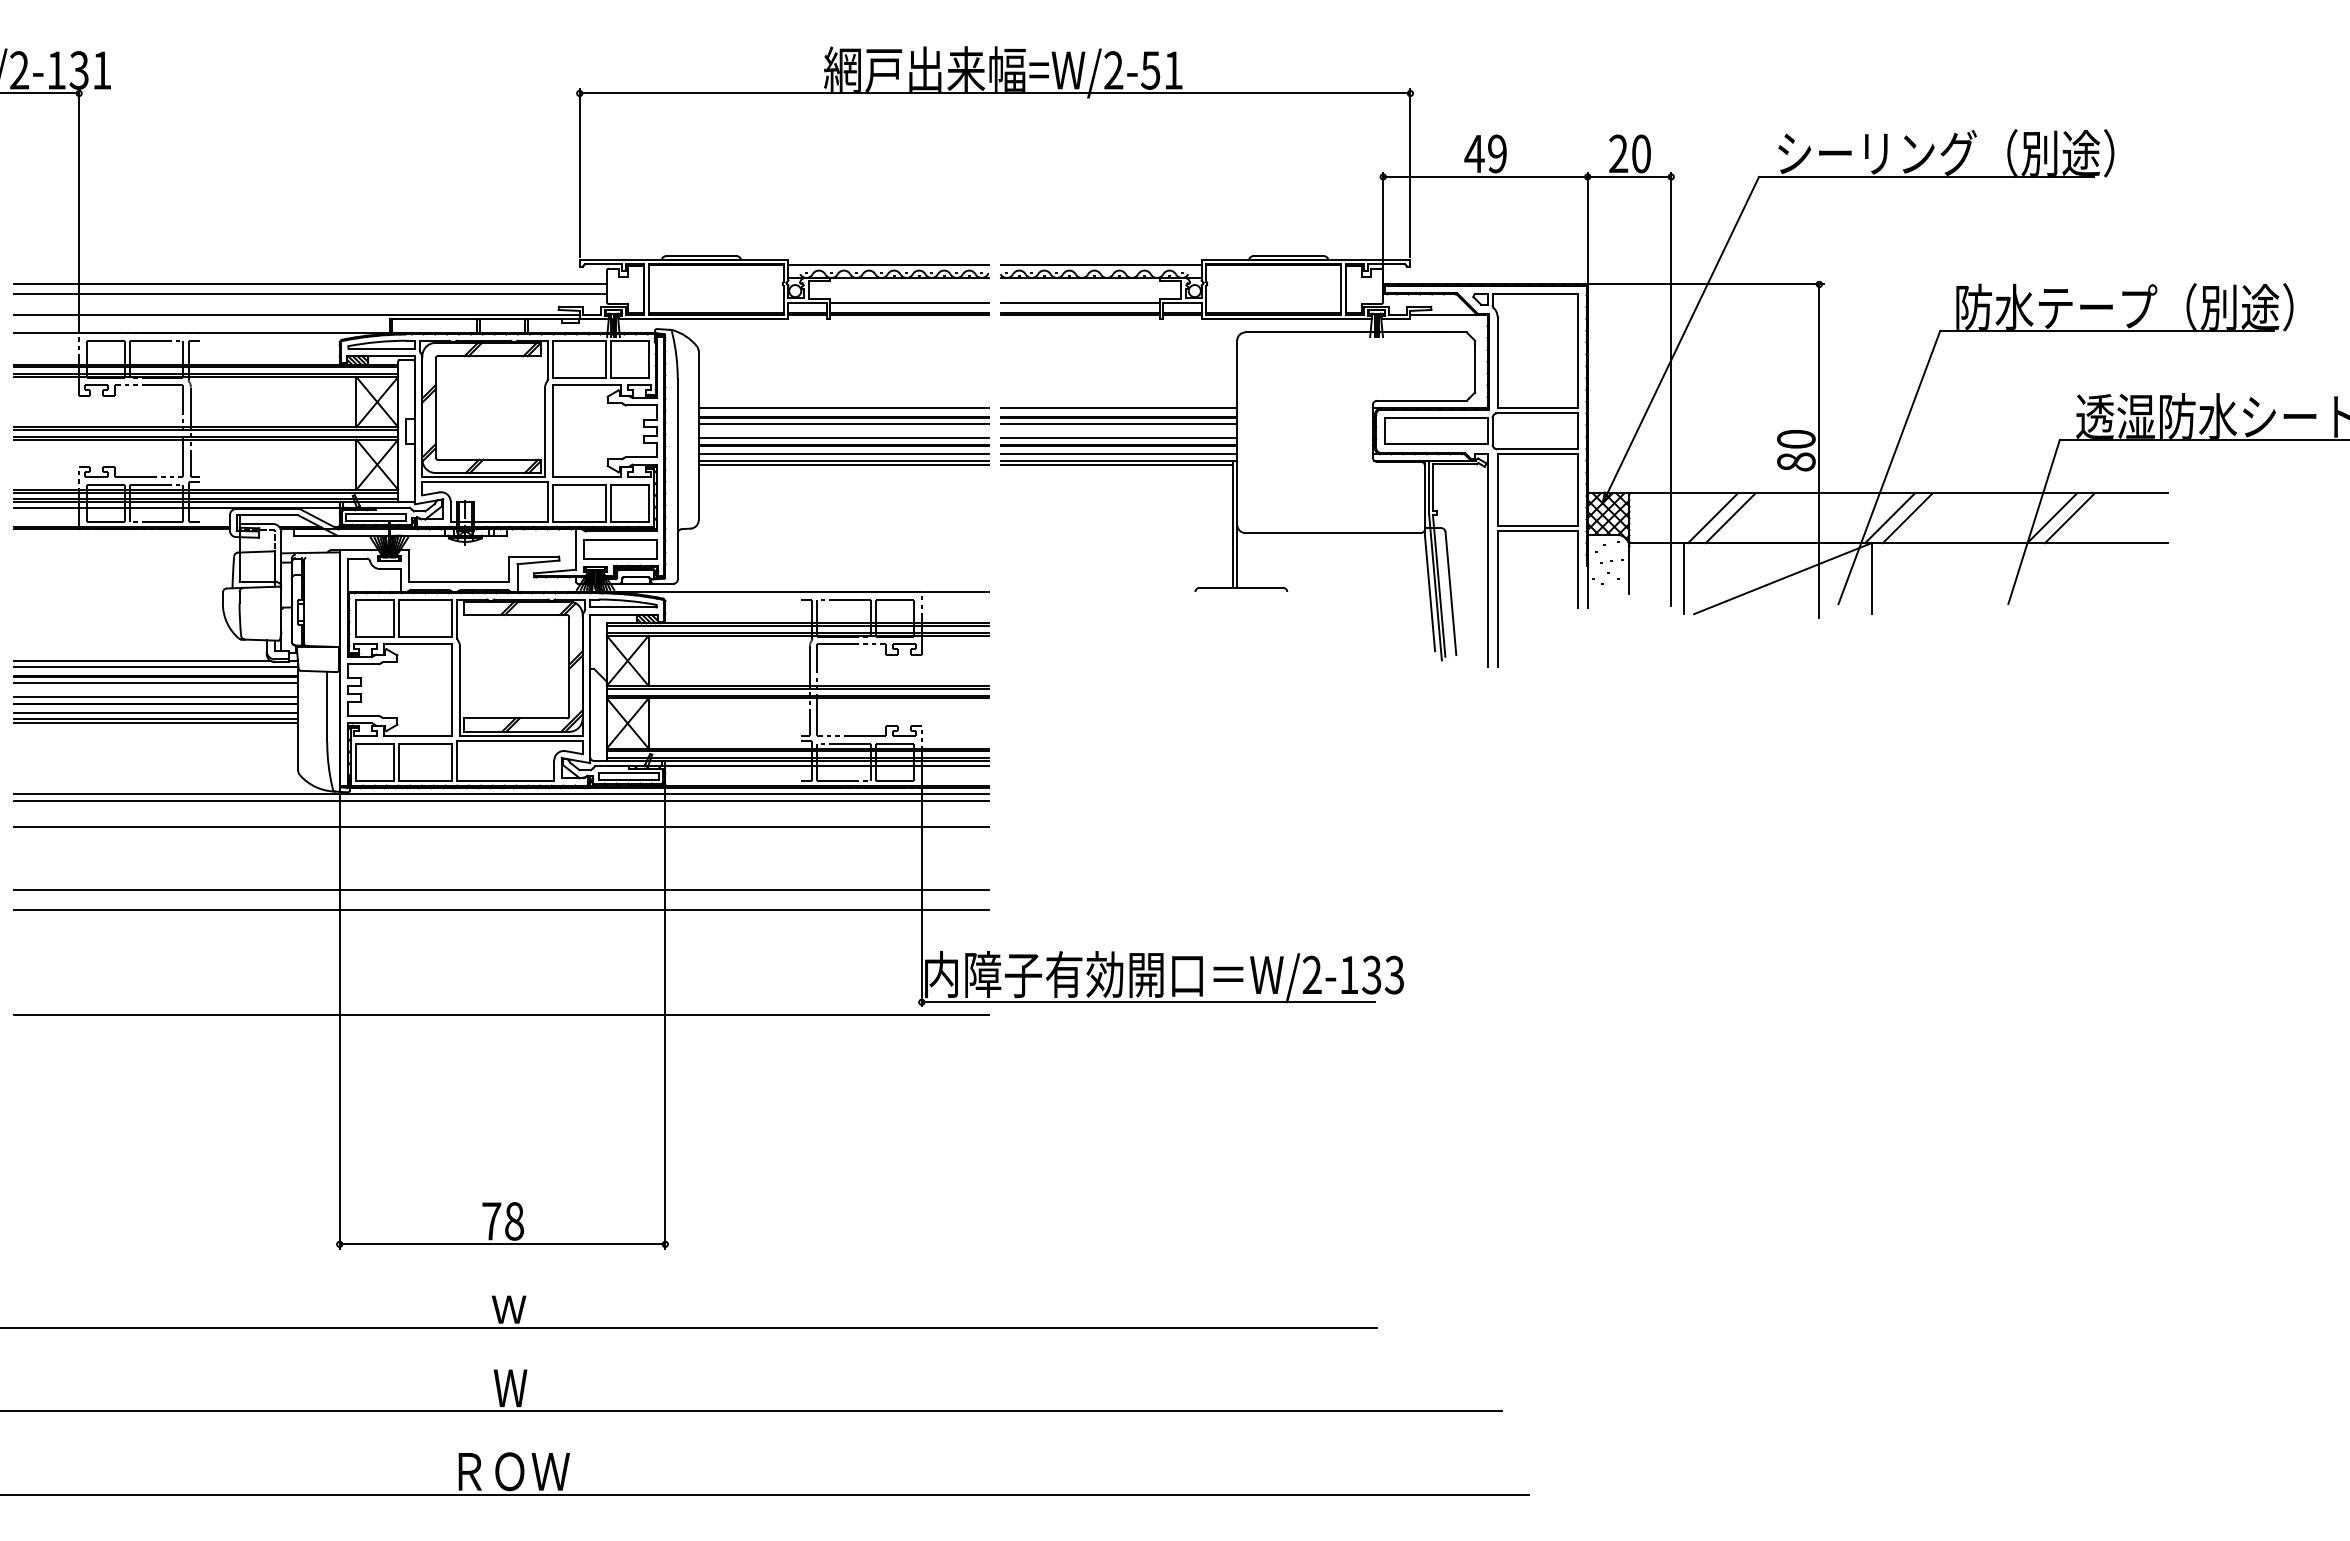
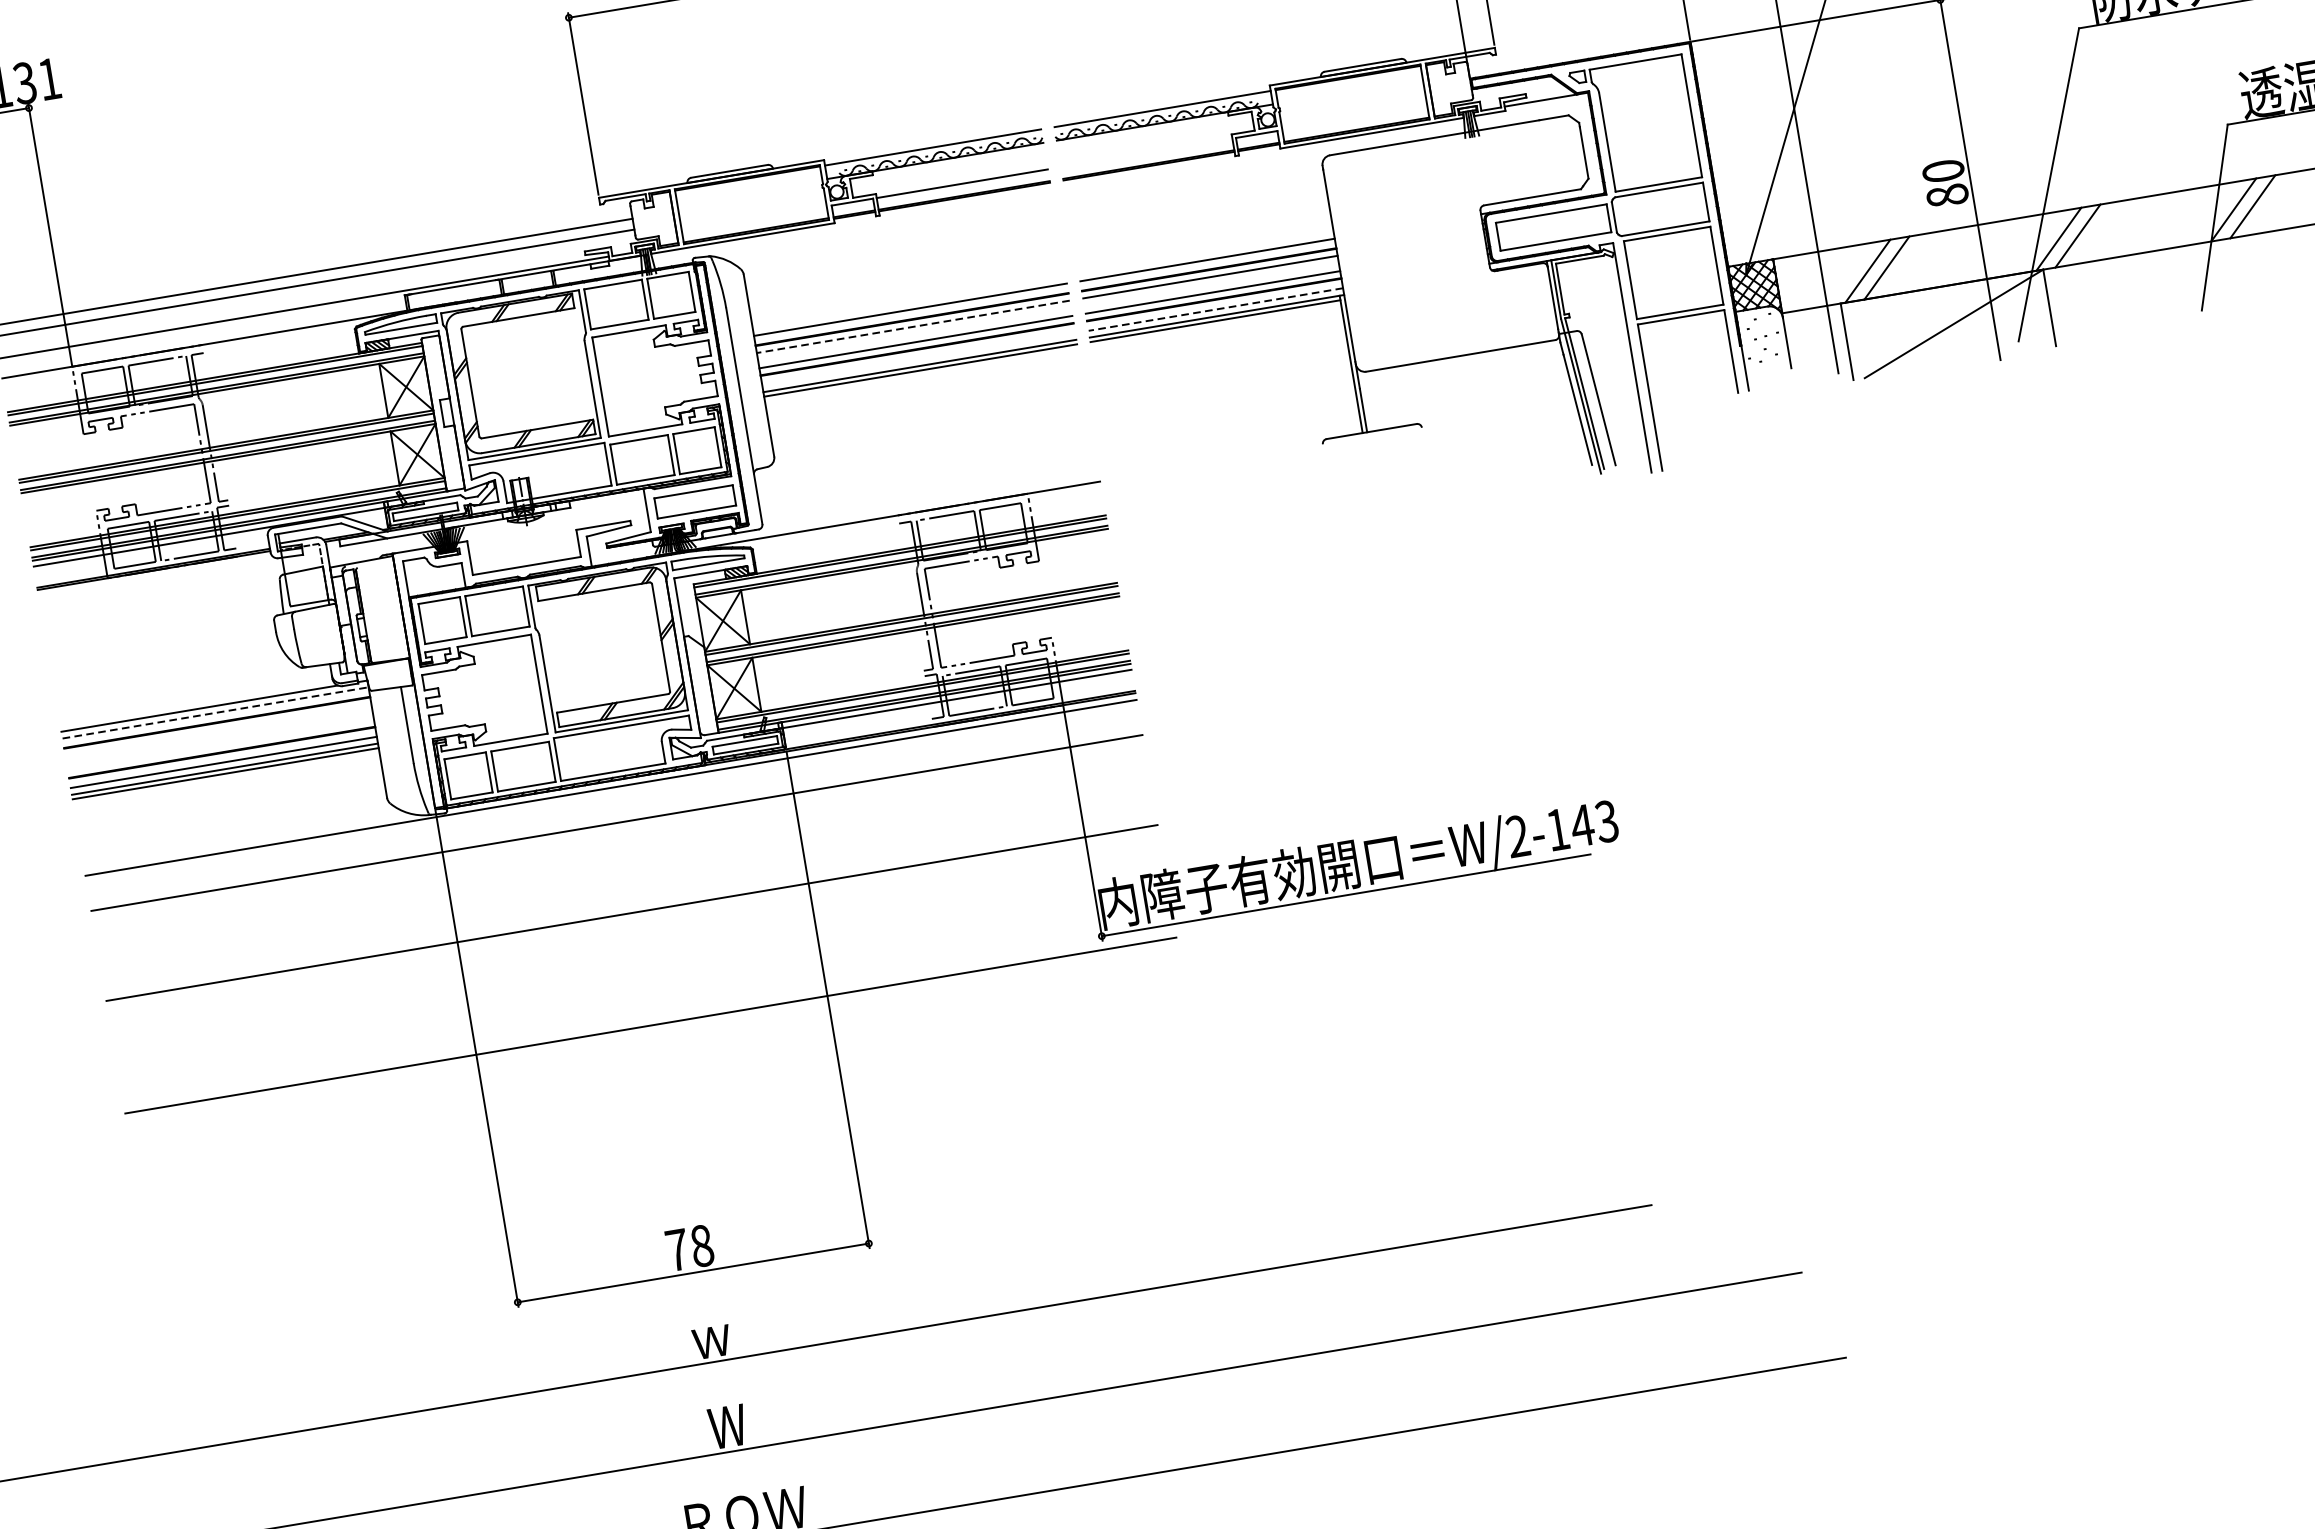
line: (1080, 302) -> (1146, 152), removed
line: (843, 424) -> (913, 327), solid -> dashed
line: (843, 454) -> (918, 359), removed
line: (1119, 454) -> (1216, 309), solid -> dashed
line: (156, 667) -> (216, 713), solid -> dashed
line: (156, 683) -> (218, 730), removed
line: (156, 697) -> (221, 745), removed
line: (501, 800) -> (612, 794), removed
line: (501, 889) -> (628, 890), removed
text: (1371, 974) -> (1581, 825), W/2-133 -> W/2-143

